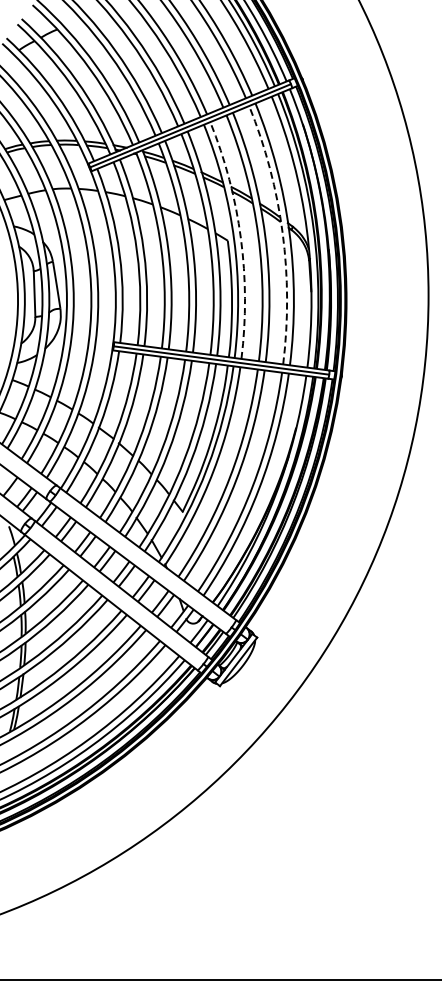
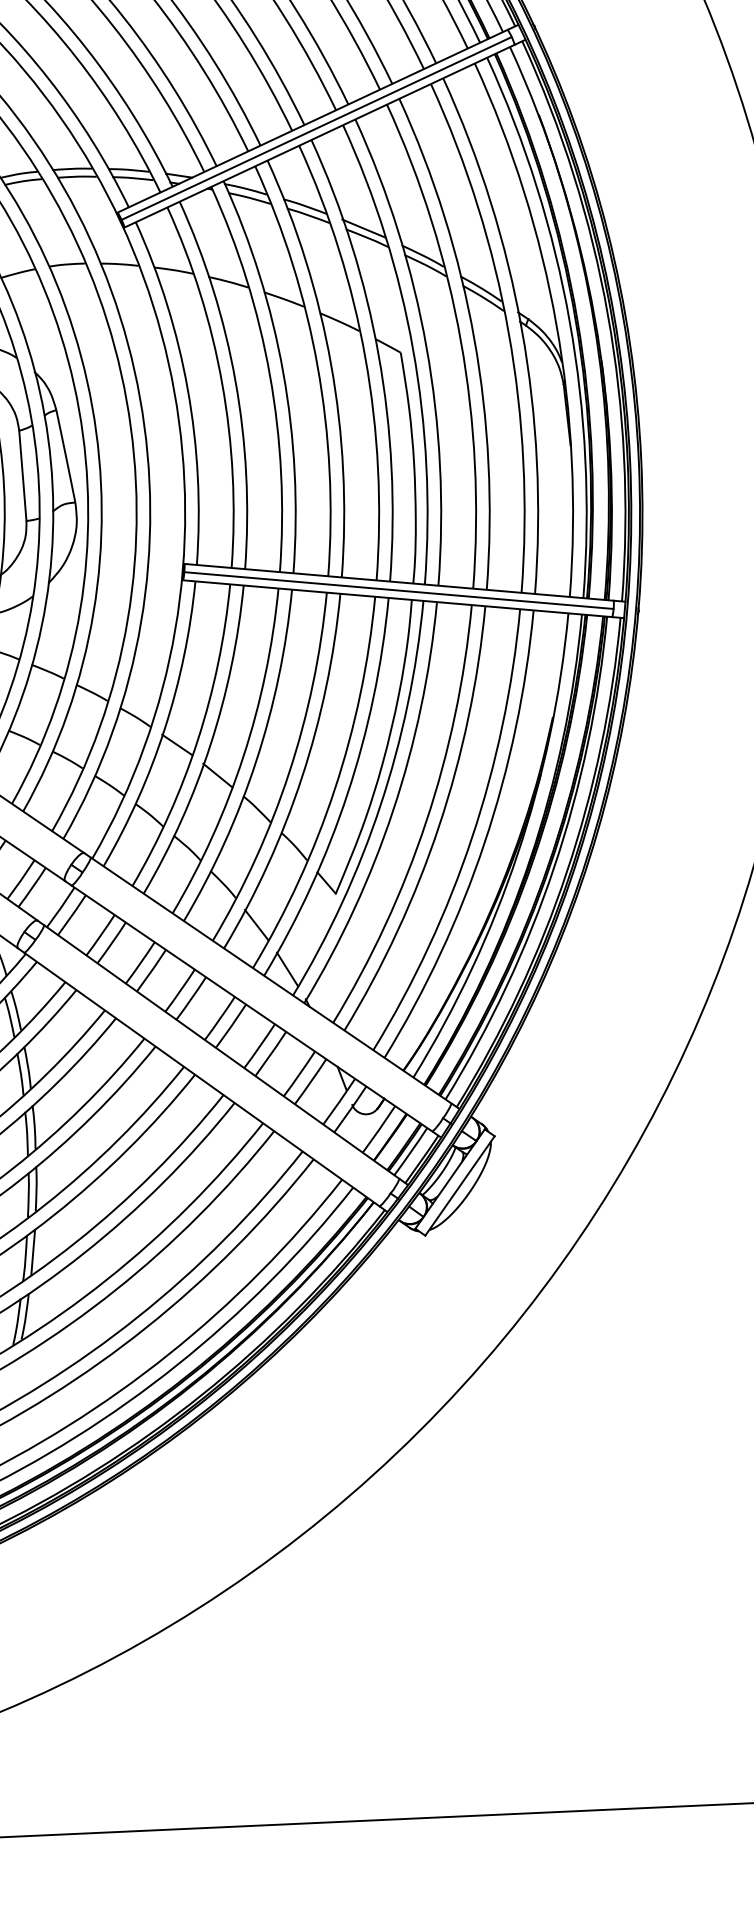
arc: (282, 233) -> (508, 333), dashed -> solid
arc: (240, 238) -> (425, 347), dashed -> solid

